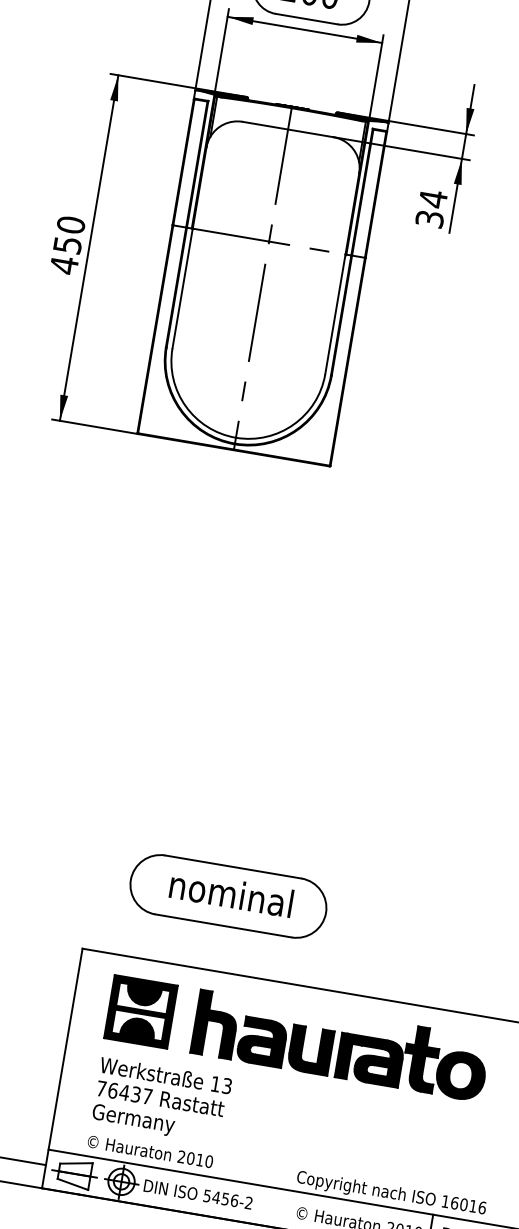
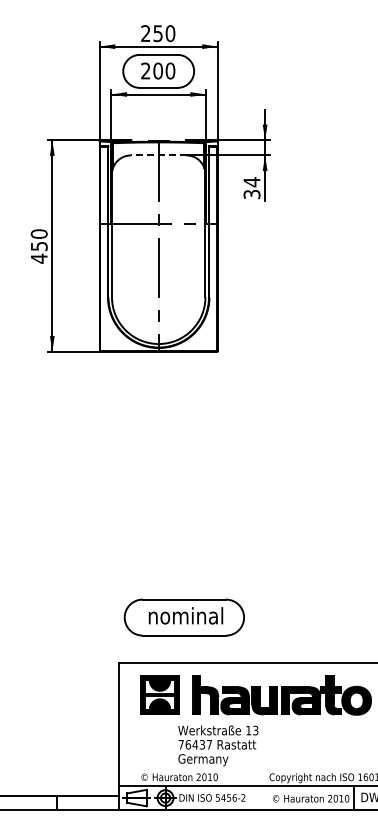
line: (287, 129) -> (158, 155), solid -> dashed
part: (226, 896) -> (183, 617), moved
text: (162, 1100) -> (218, 745), moved

